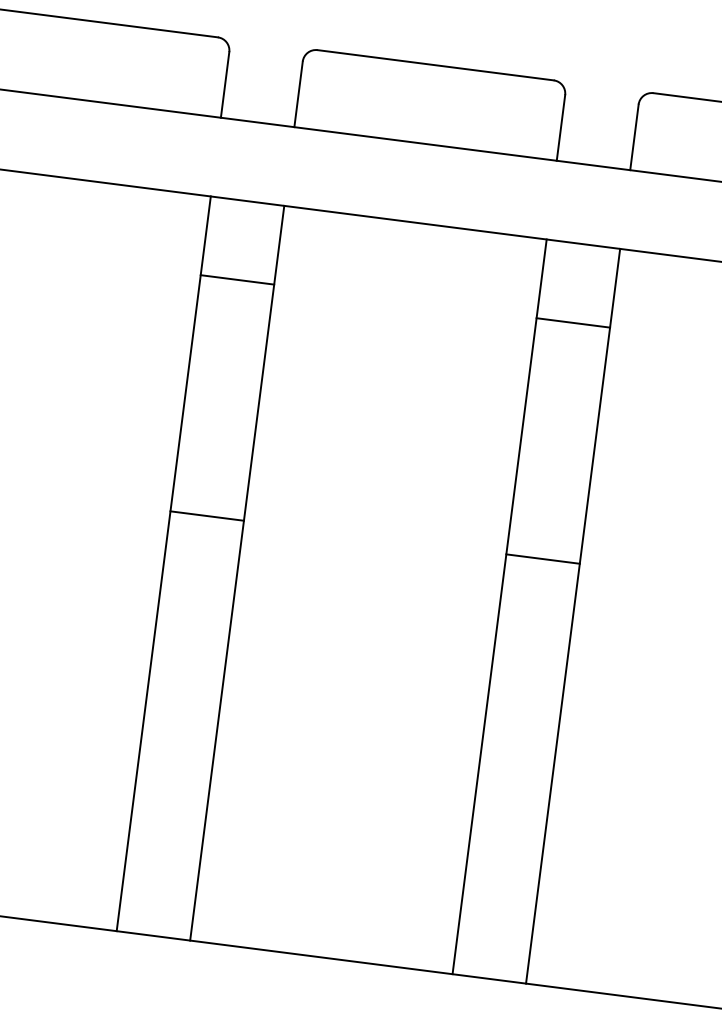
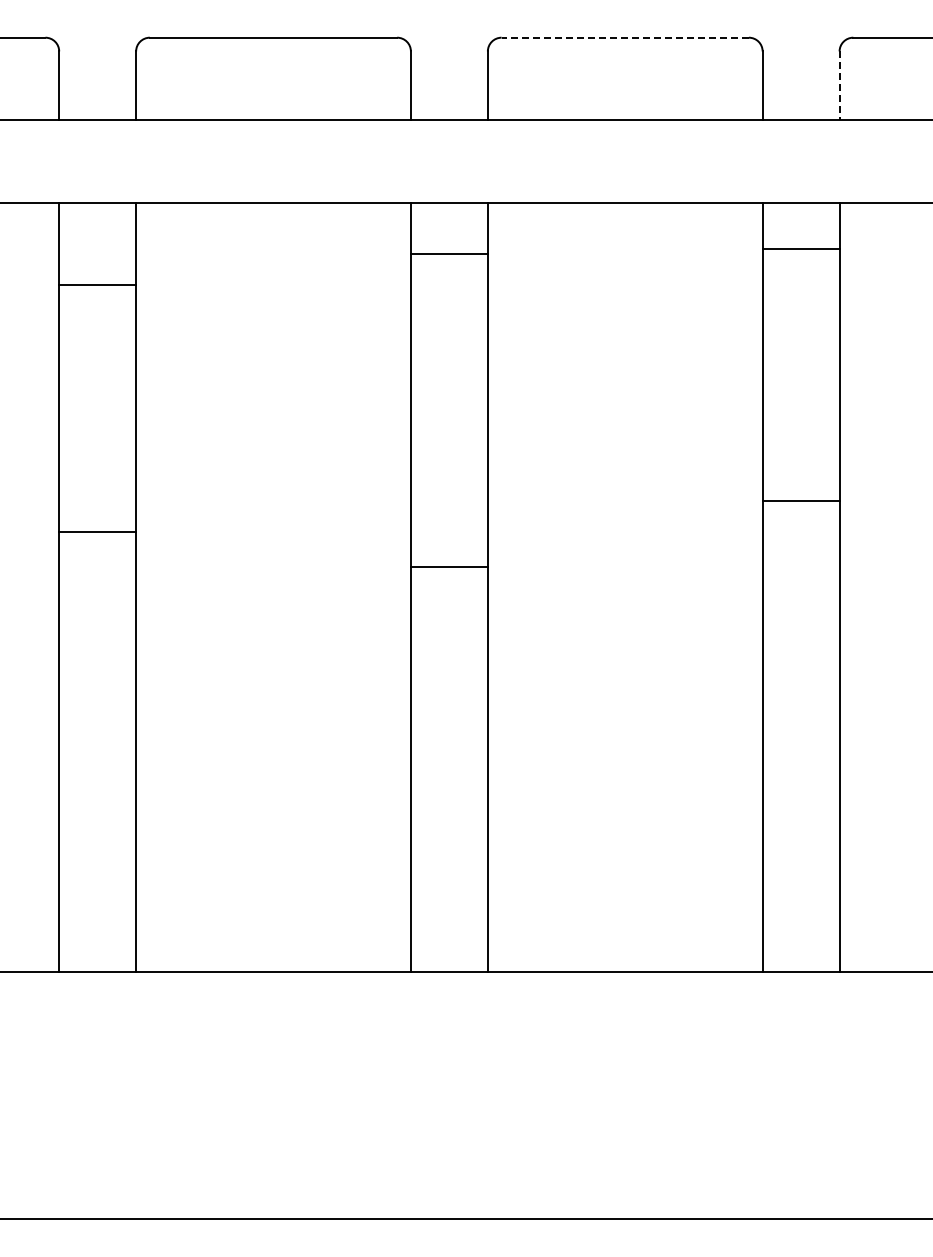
line: (435, 65) -> (625, 37), solid -> dashed
line: (634, 138) -> (839, 86), solid -> dashed
line: (236, 280) -> (448, 254), moved
line: (572, 323) -> (800, 249), moved
line: (206, 516) -> (448, 567), moved
line: (542, 559) -> (800, 501), moved

